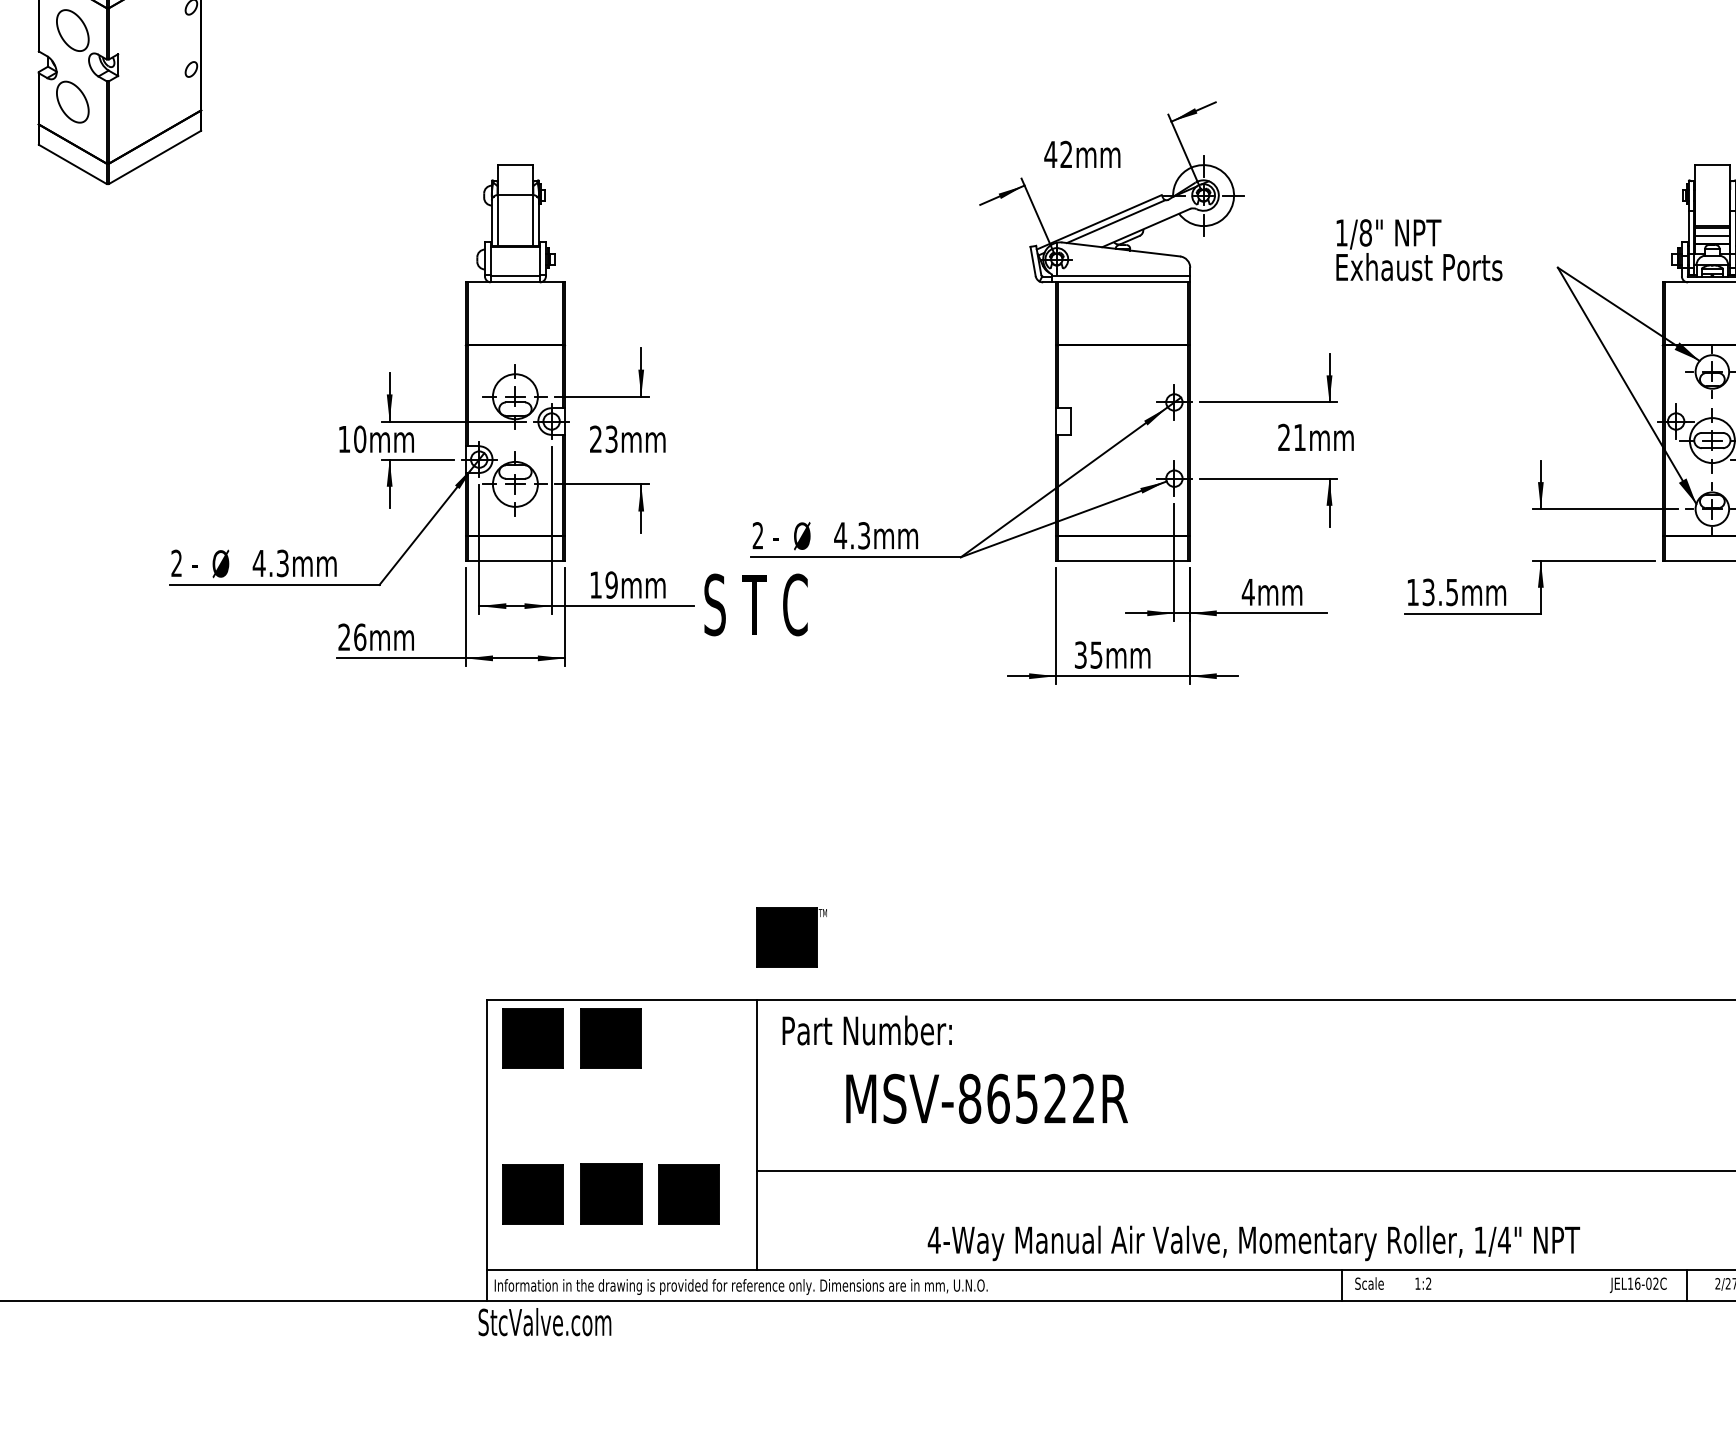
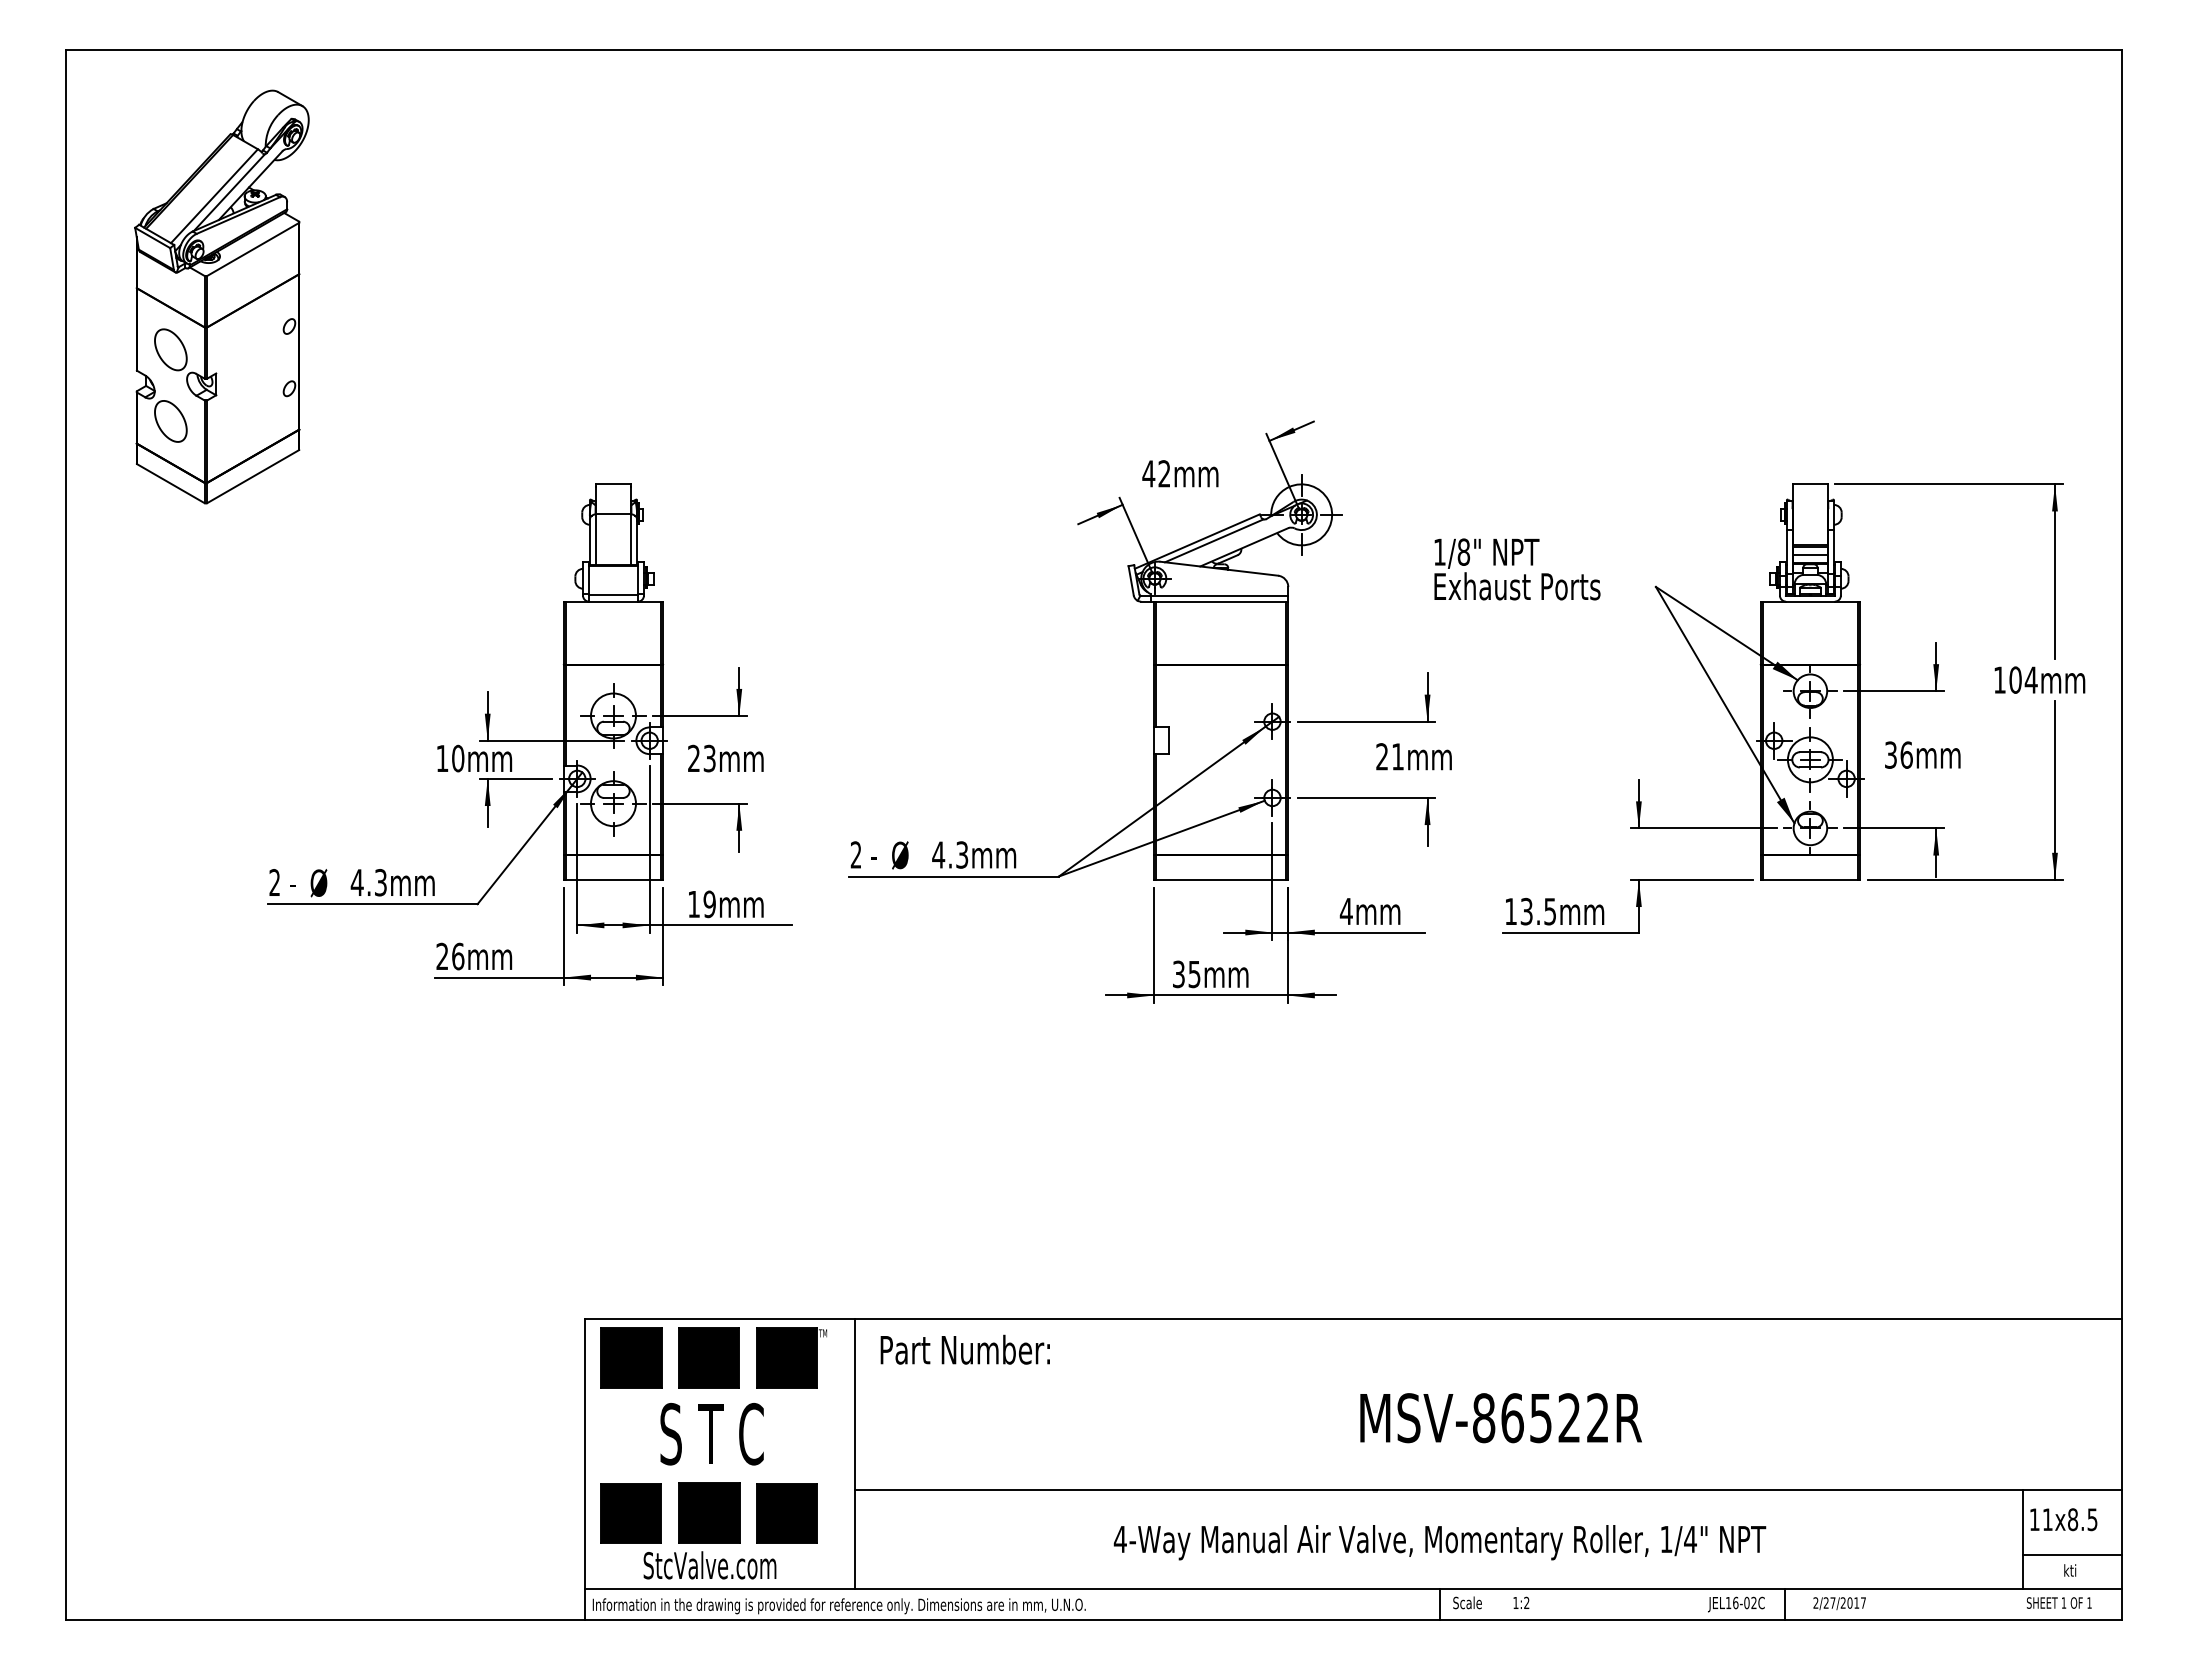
text: (755, 605) -> (711, 1434), moved
part: (791, 937) -> (791, 1357), moved
text: (986, 1099) -> (1500, 1418), moved
text: (1253, 1243) -> (1439, 1542), moved
text: (544, 1322) -> (709, 1565), moved

